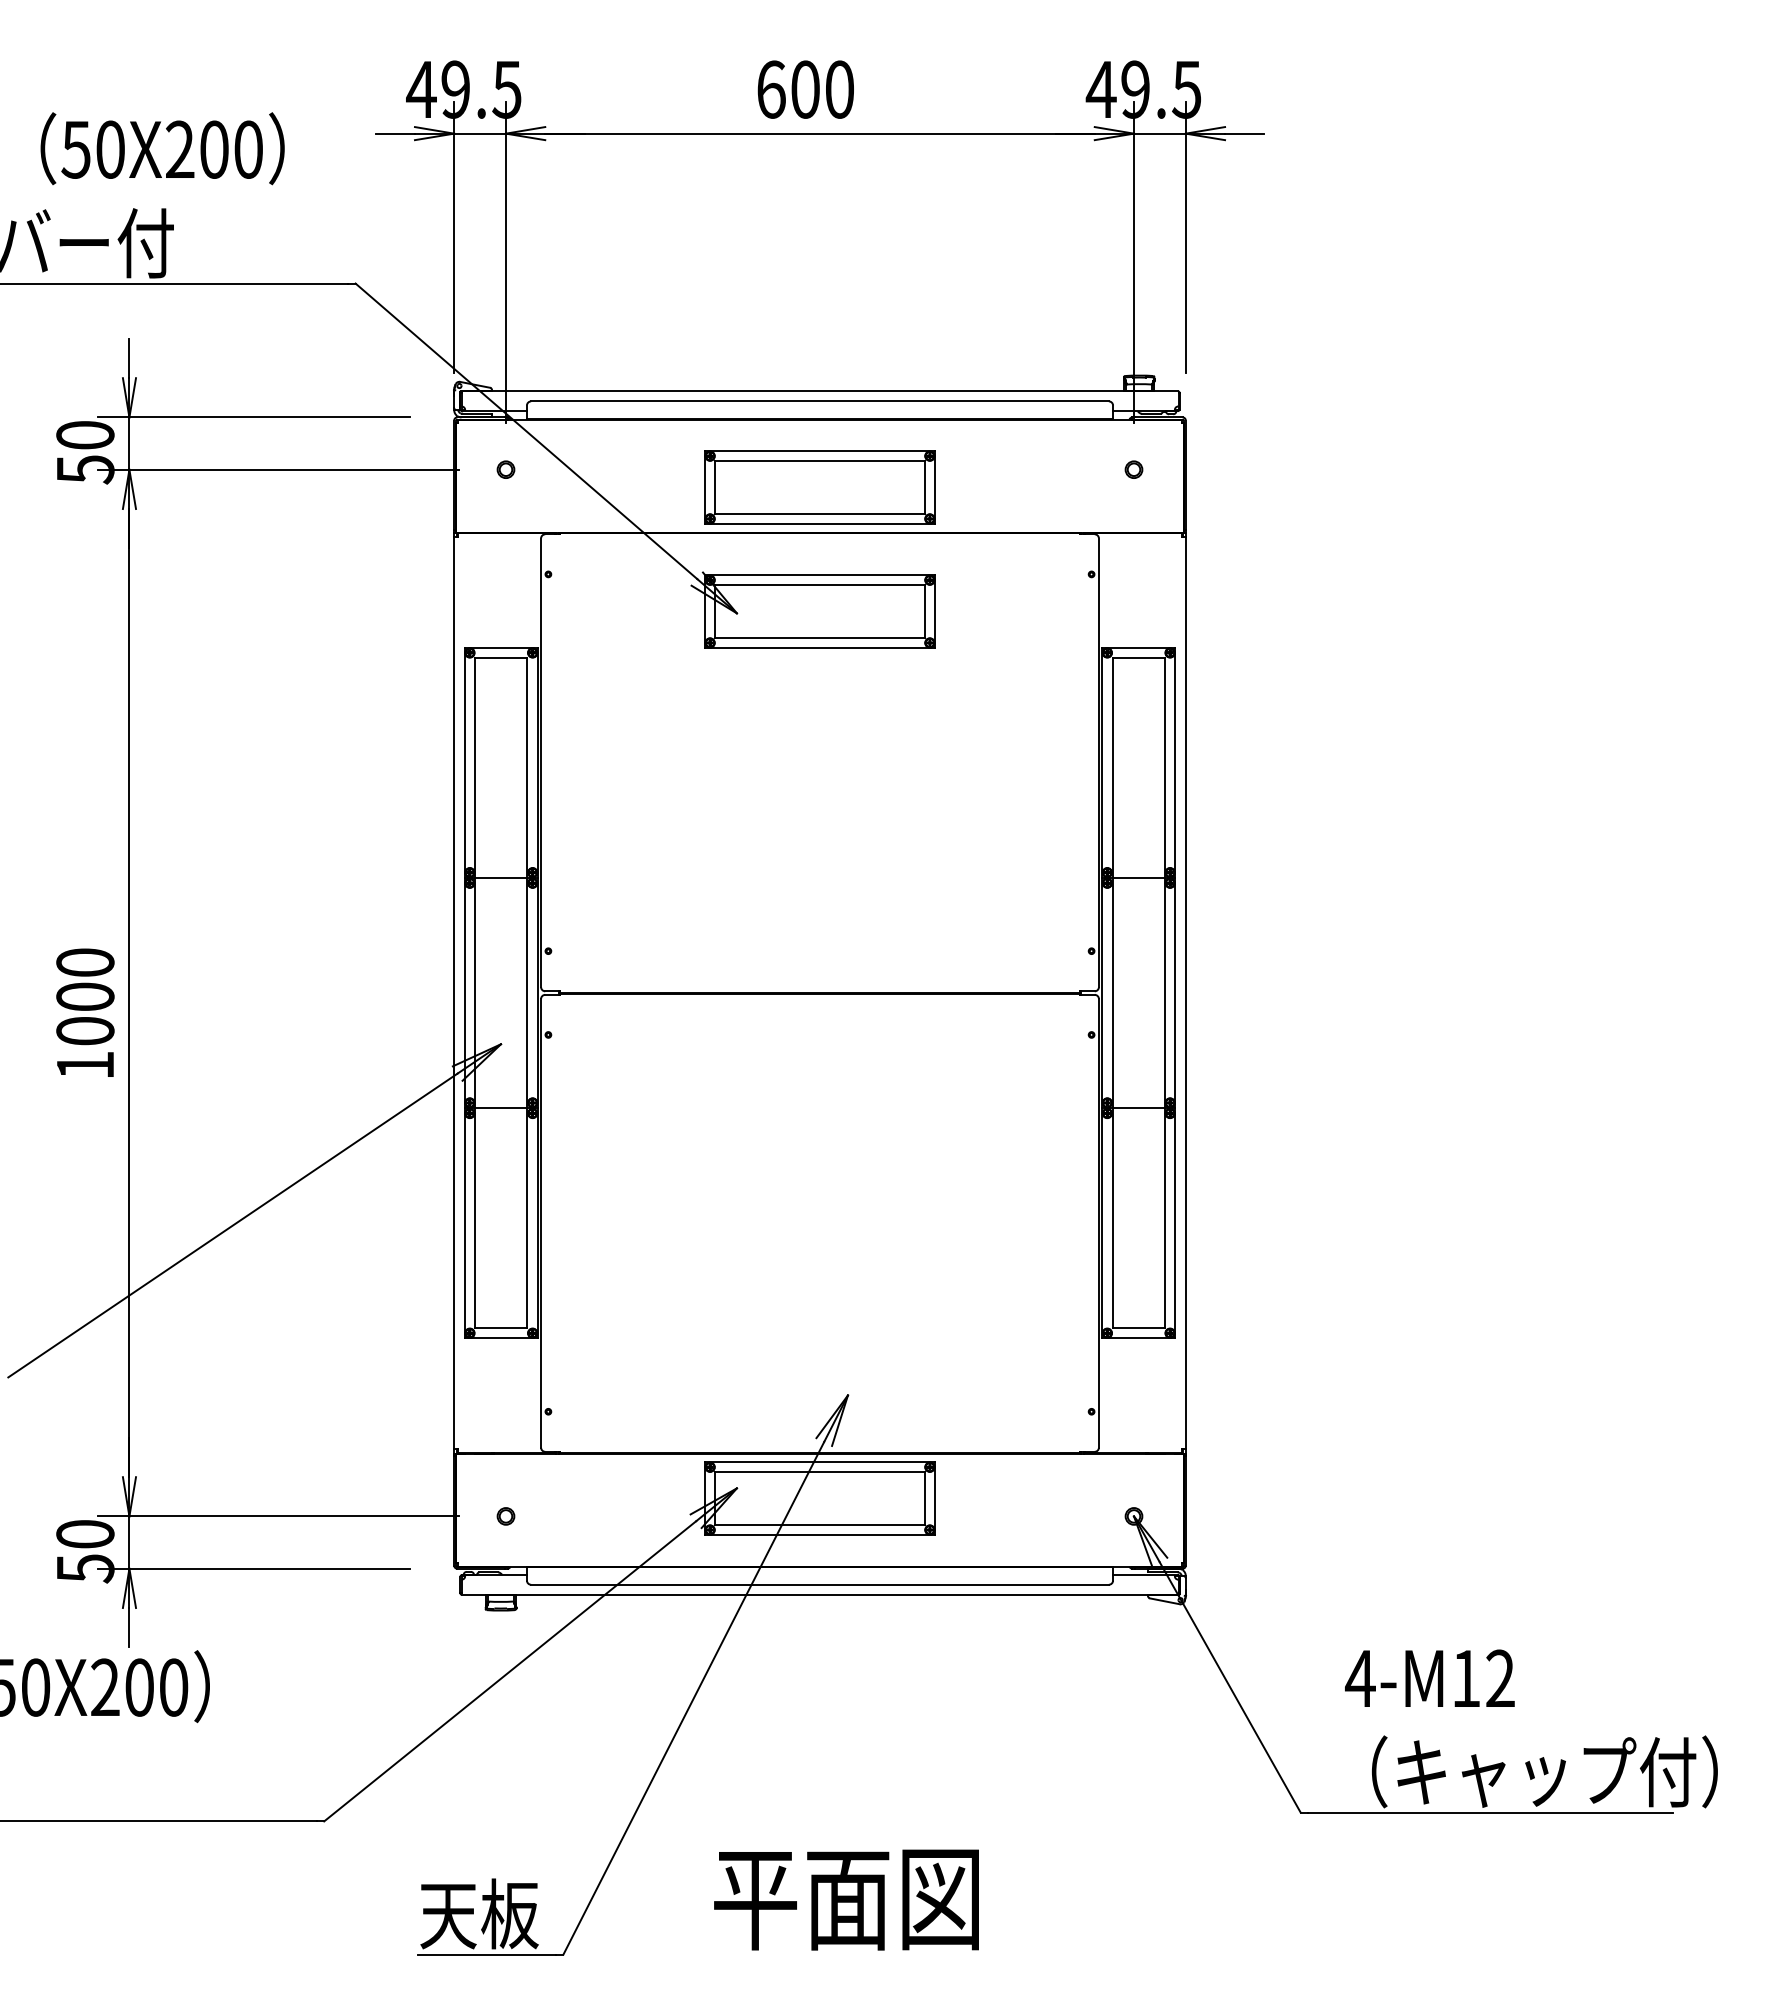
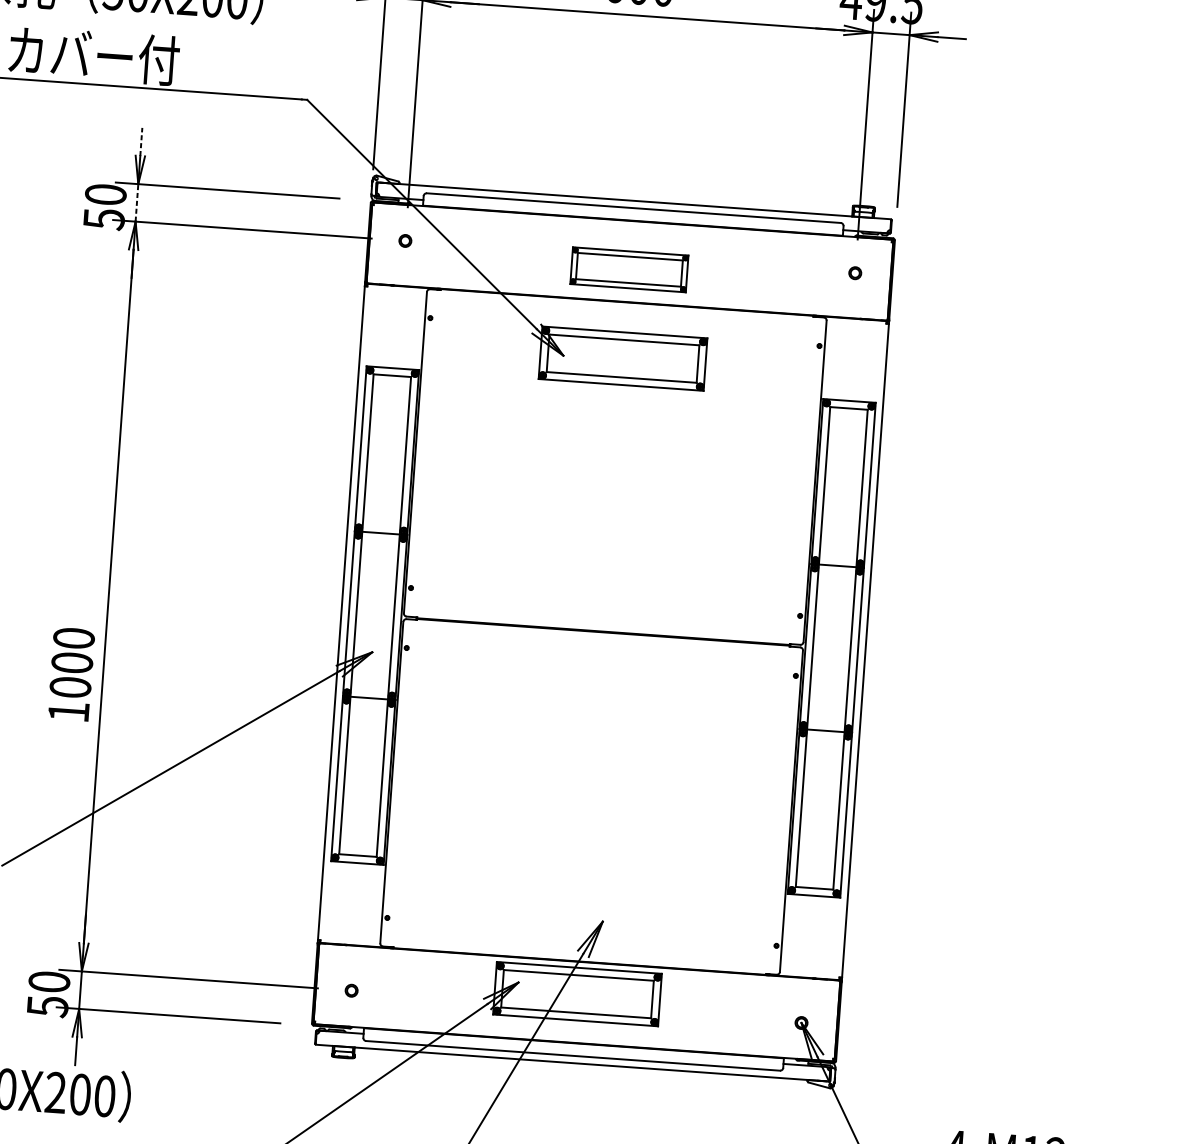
line: (129, 358) -> (141, 141), solid -> dashed
line: (129, 443) -> (137, 202), solid -> dashed
part: (819, 487) -> (629, 269), size x0.7
text: (85, 1012) -> (71, 674), moved

